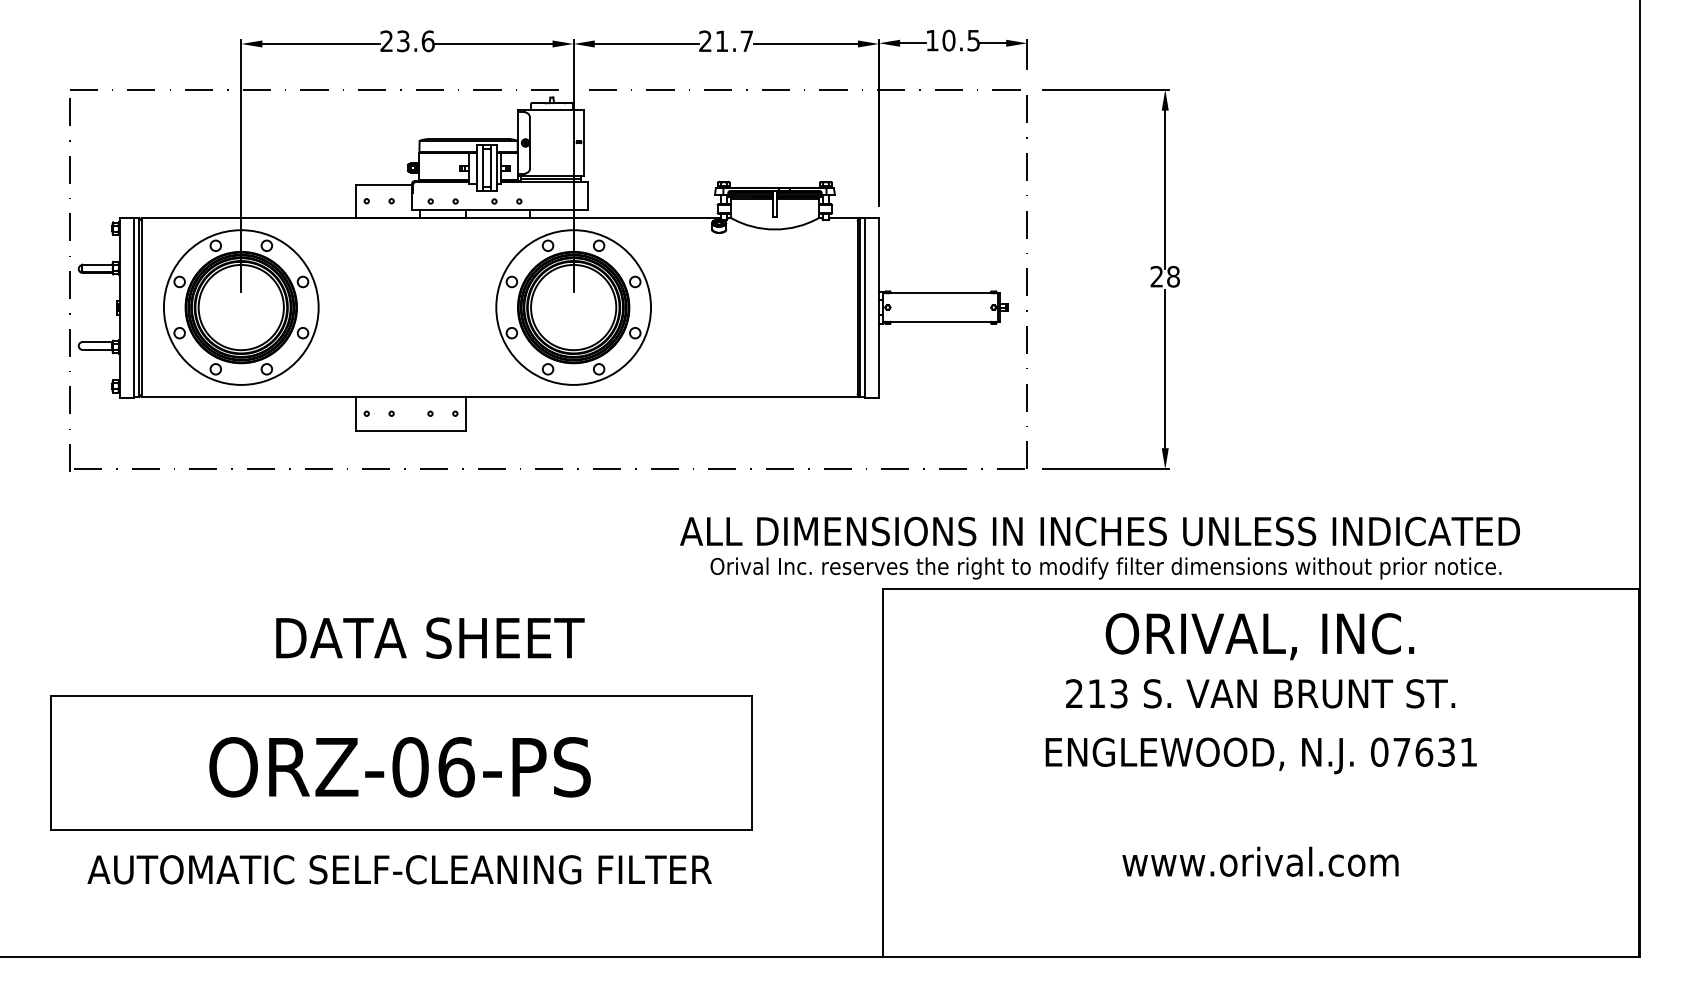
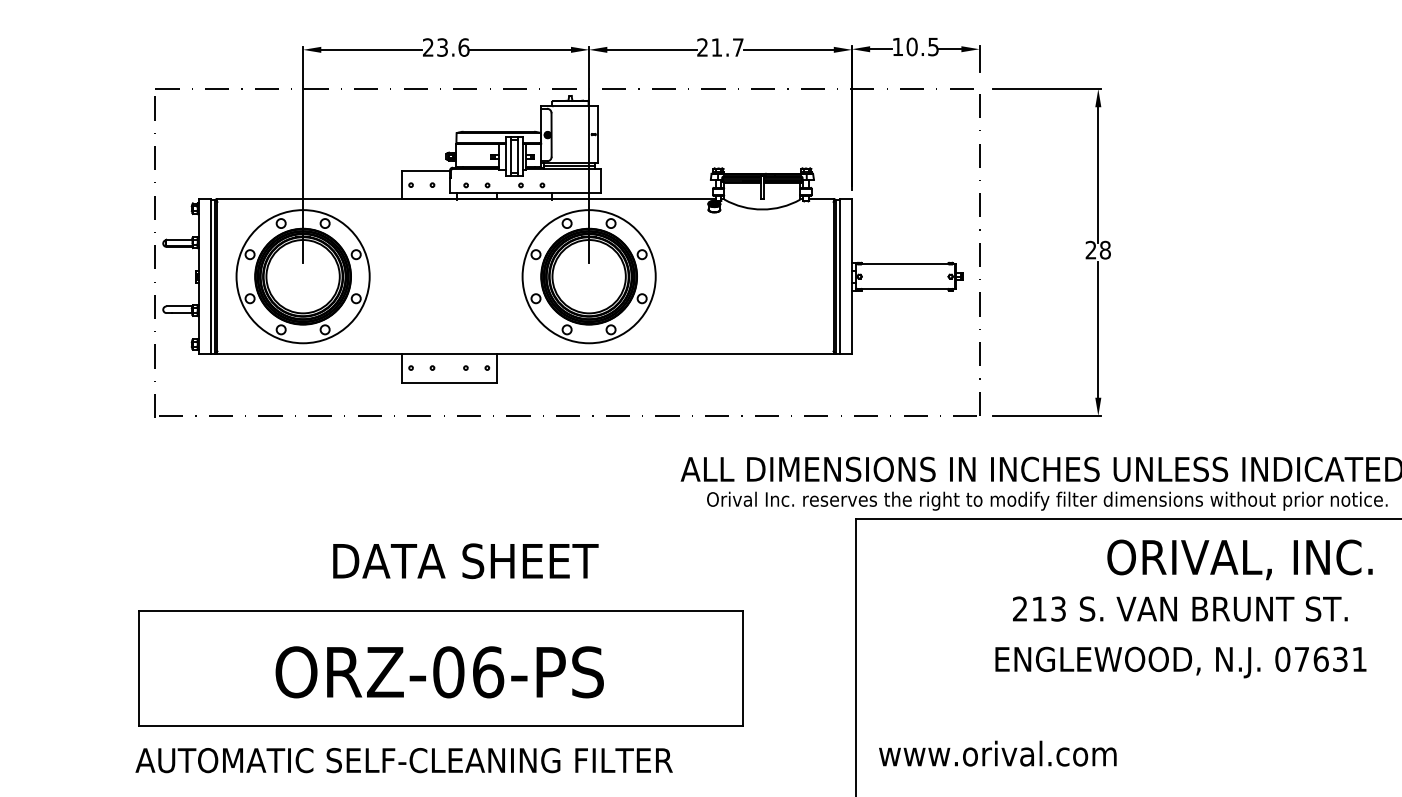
text: (1259, 636) -> (1239, 559), moved
text: (1260, 861) -> (997, 753), moved
text: (399, 869) -> (403, 760), moved

